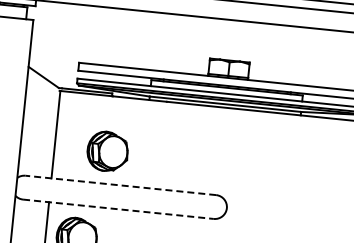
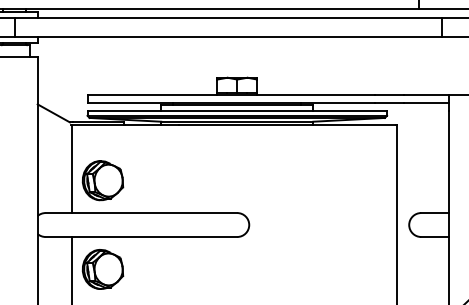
part: (107, 151) -> (102, 180), moved
line: (120, 185) -> (141, 213), dashed -> solid
line: (118, 209) -> (141, 237), dashed -> solid

